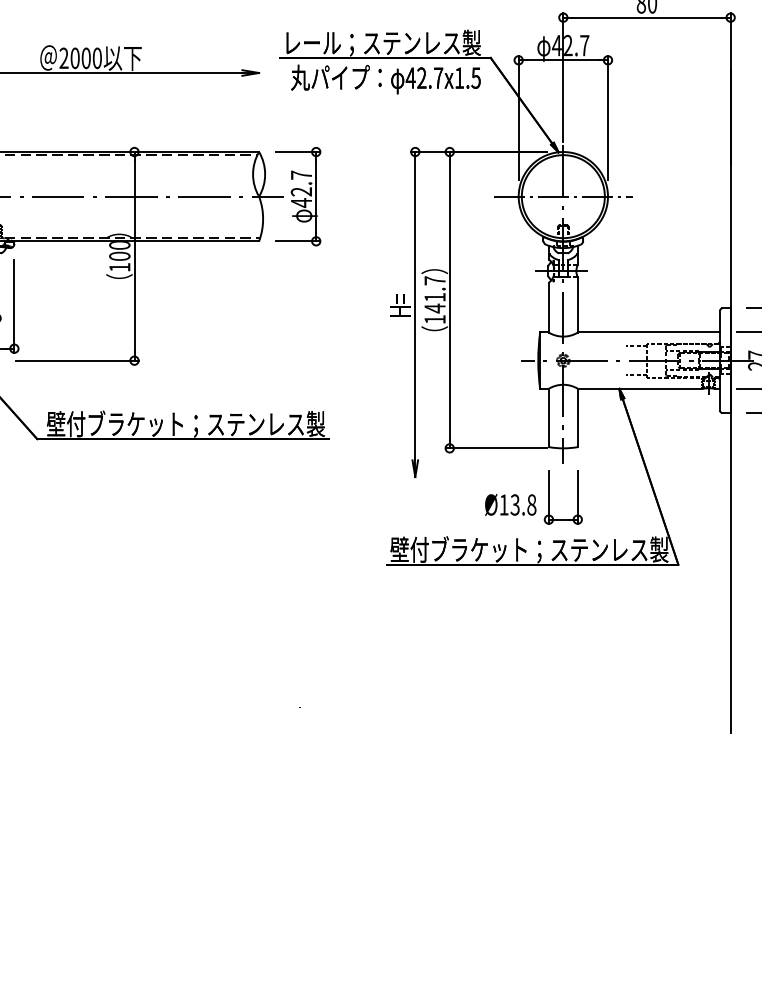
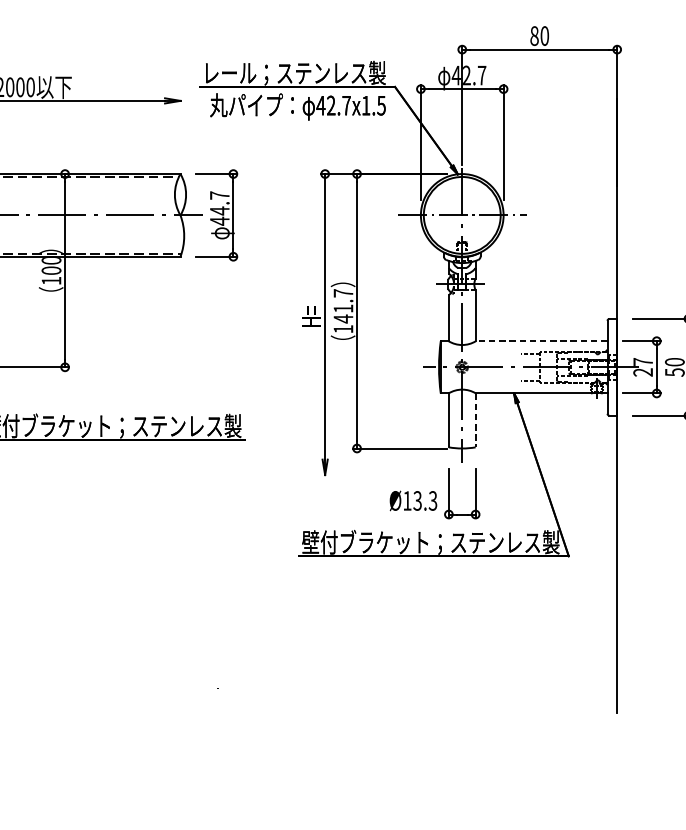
text: (300, 191) -> (218, 210), 42.7 -> 44.7
line: (648, 332) -> (541, 341), solid -> dashed
line: (577, 418) -> (475, 420), solid -> dashed
text: (531, 504) -> (432, 500), Ø13.8 -> Ø13.3

